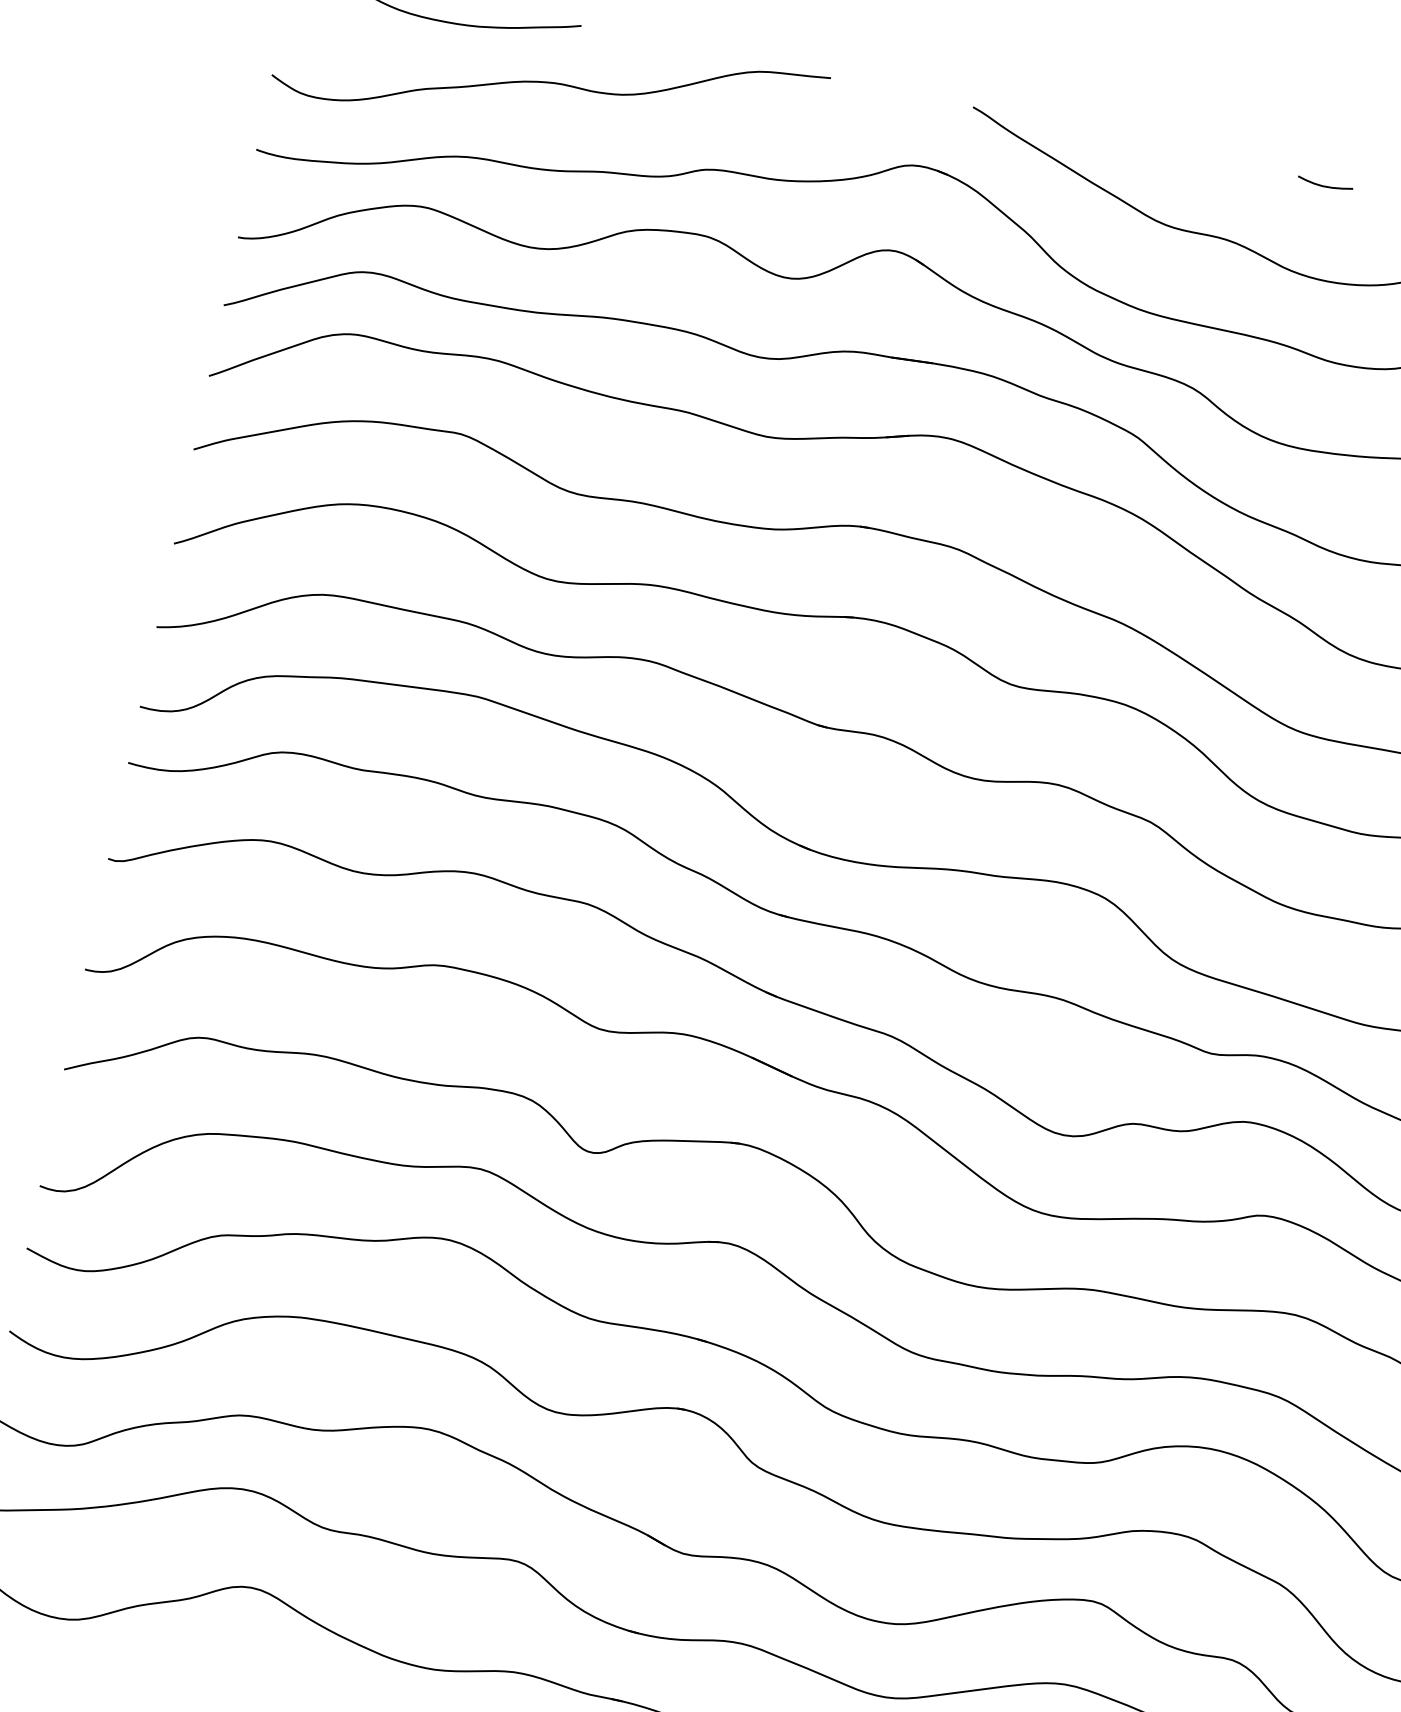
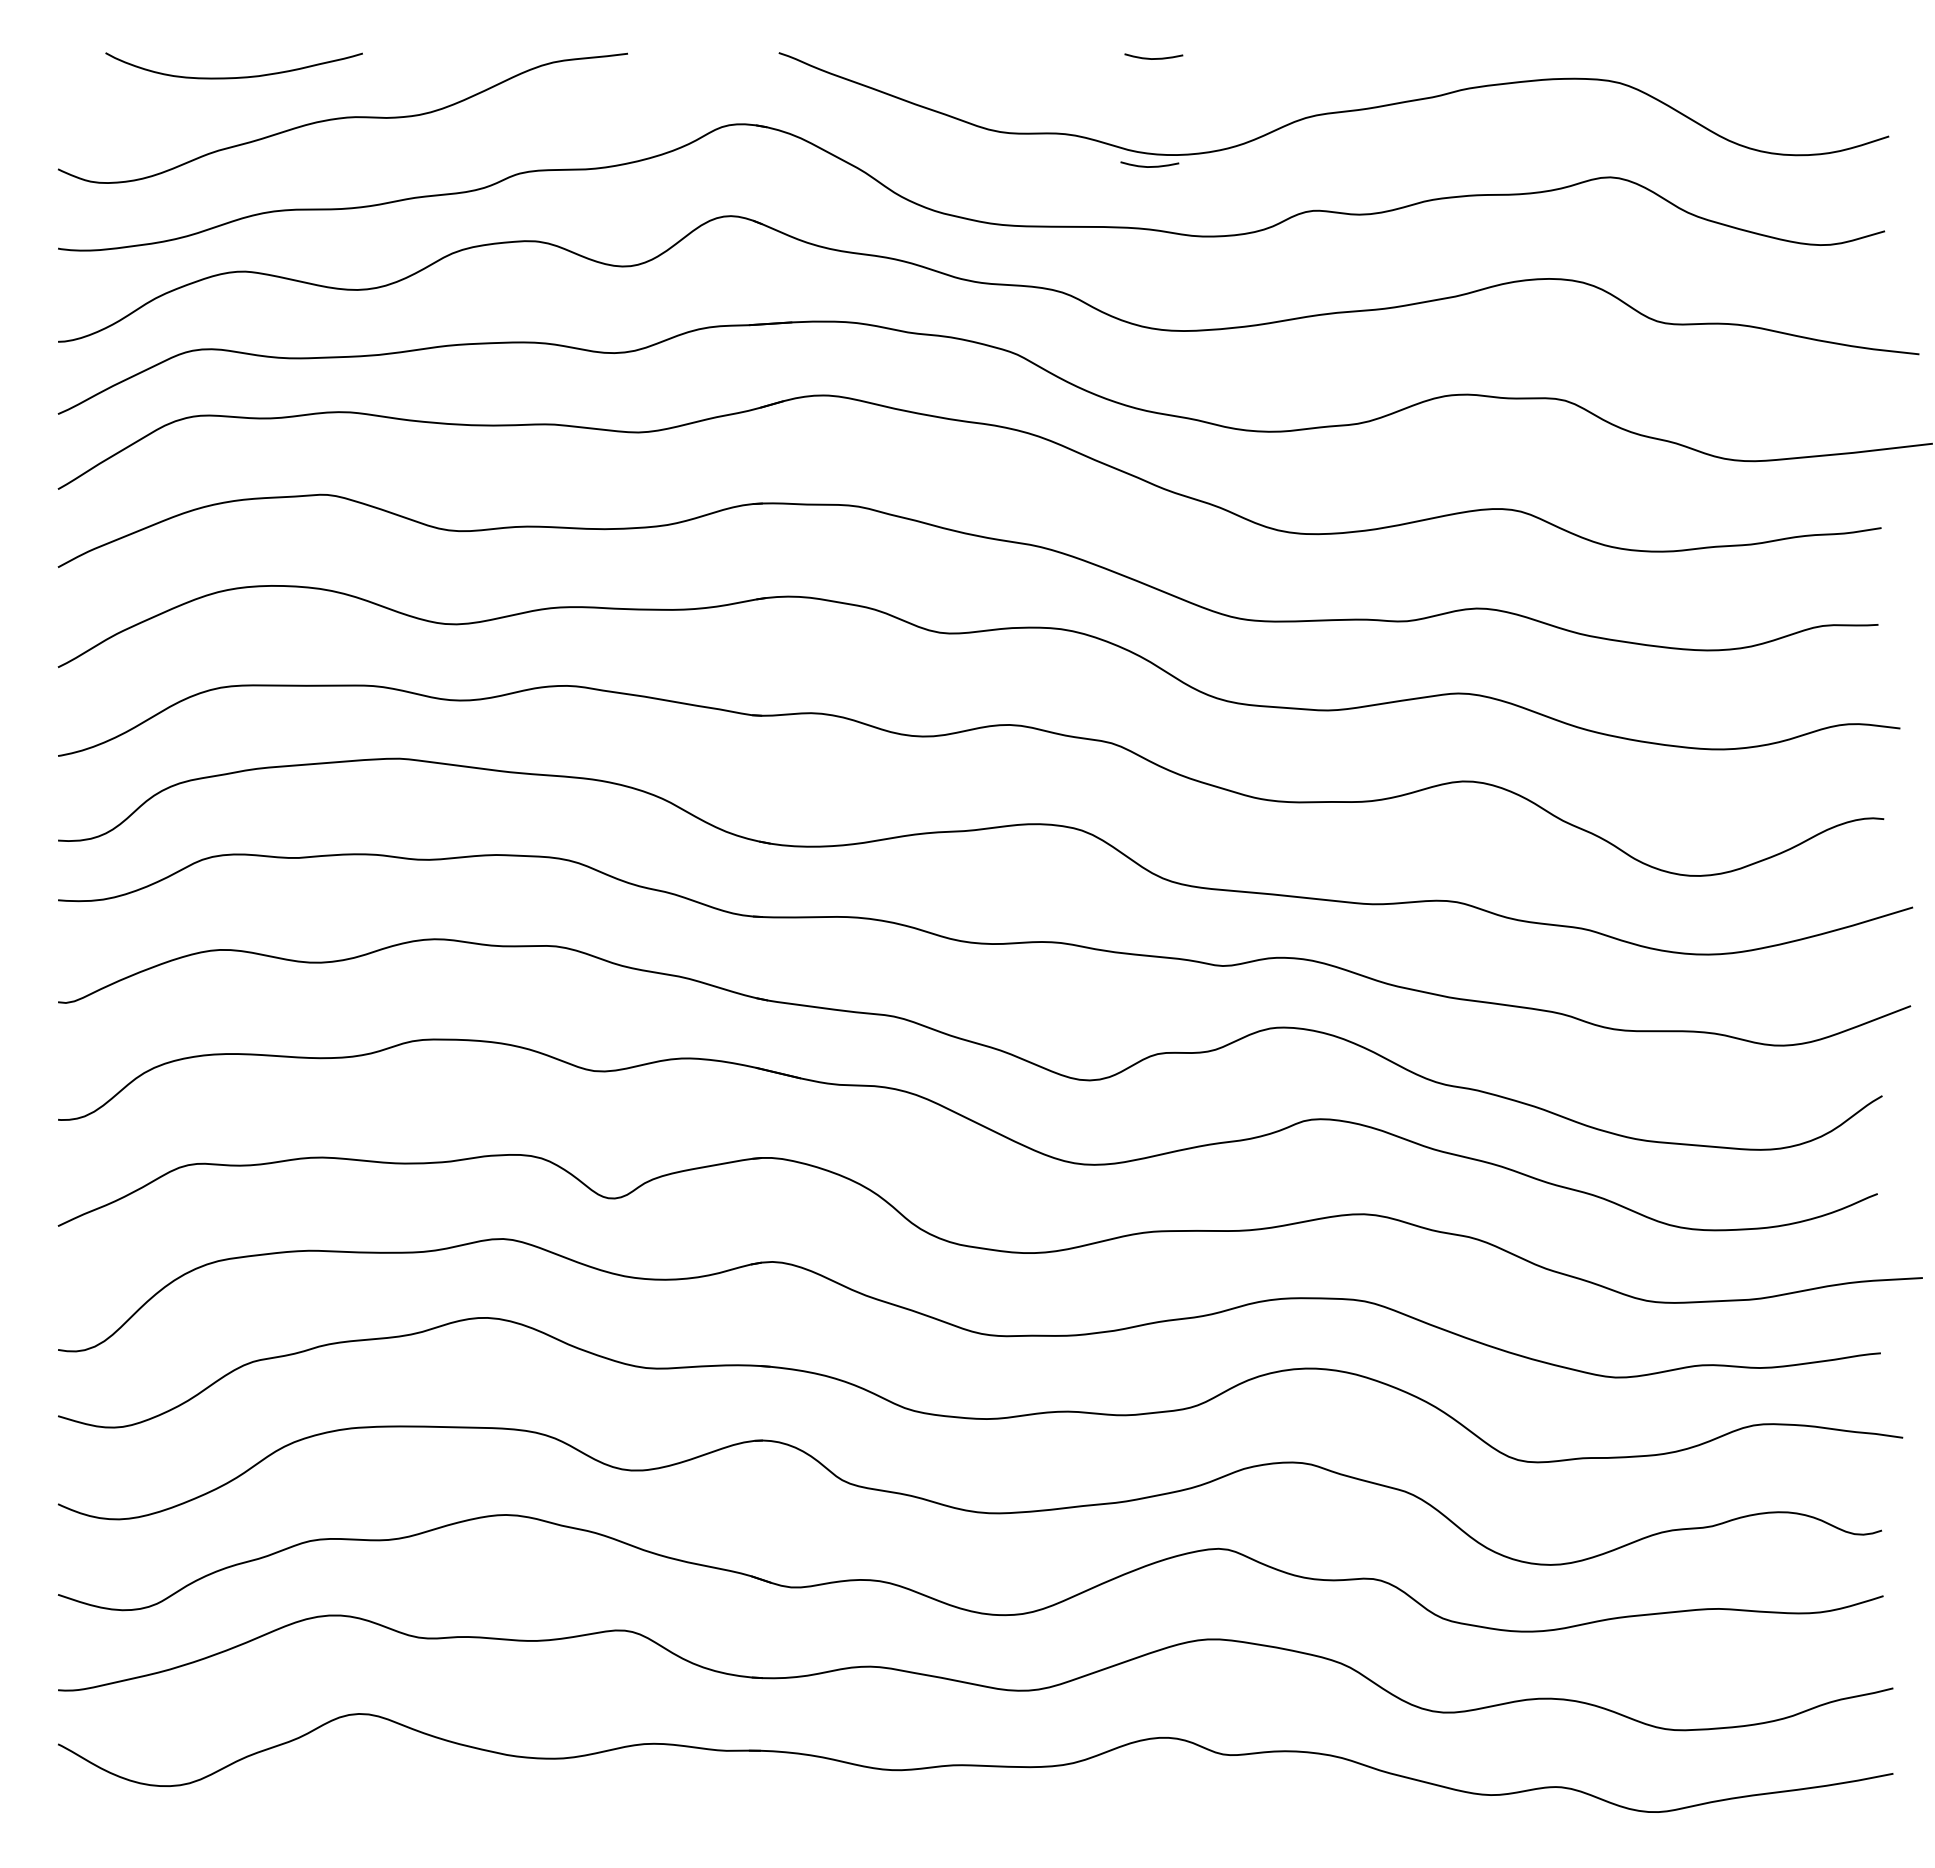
curve: (1299, 286) -> (1149, 166), added

